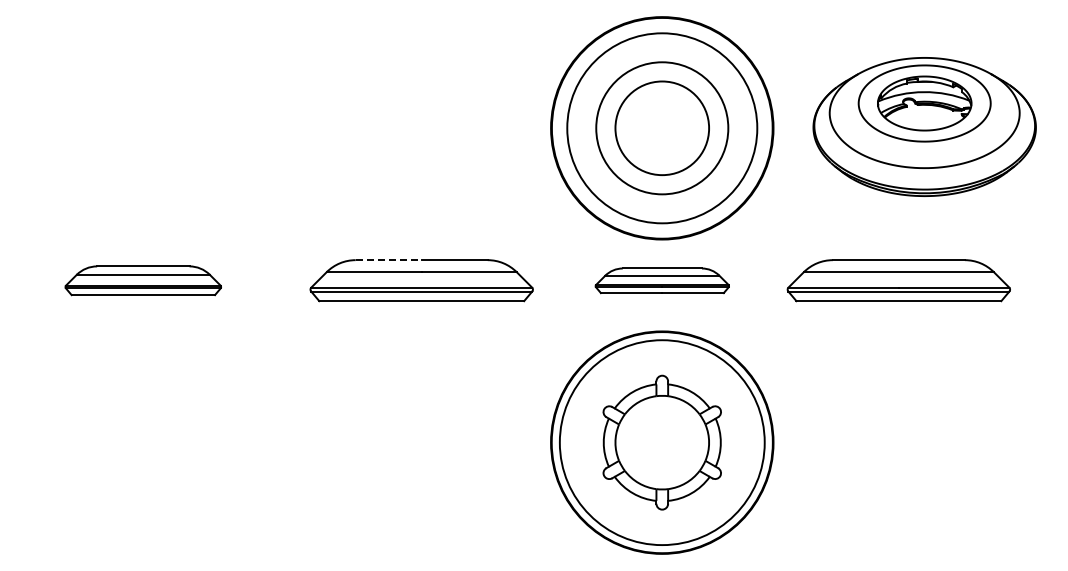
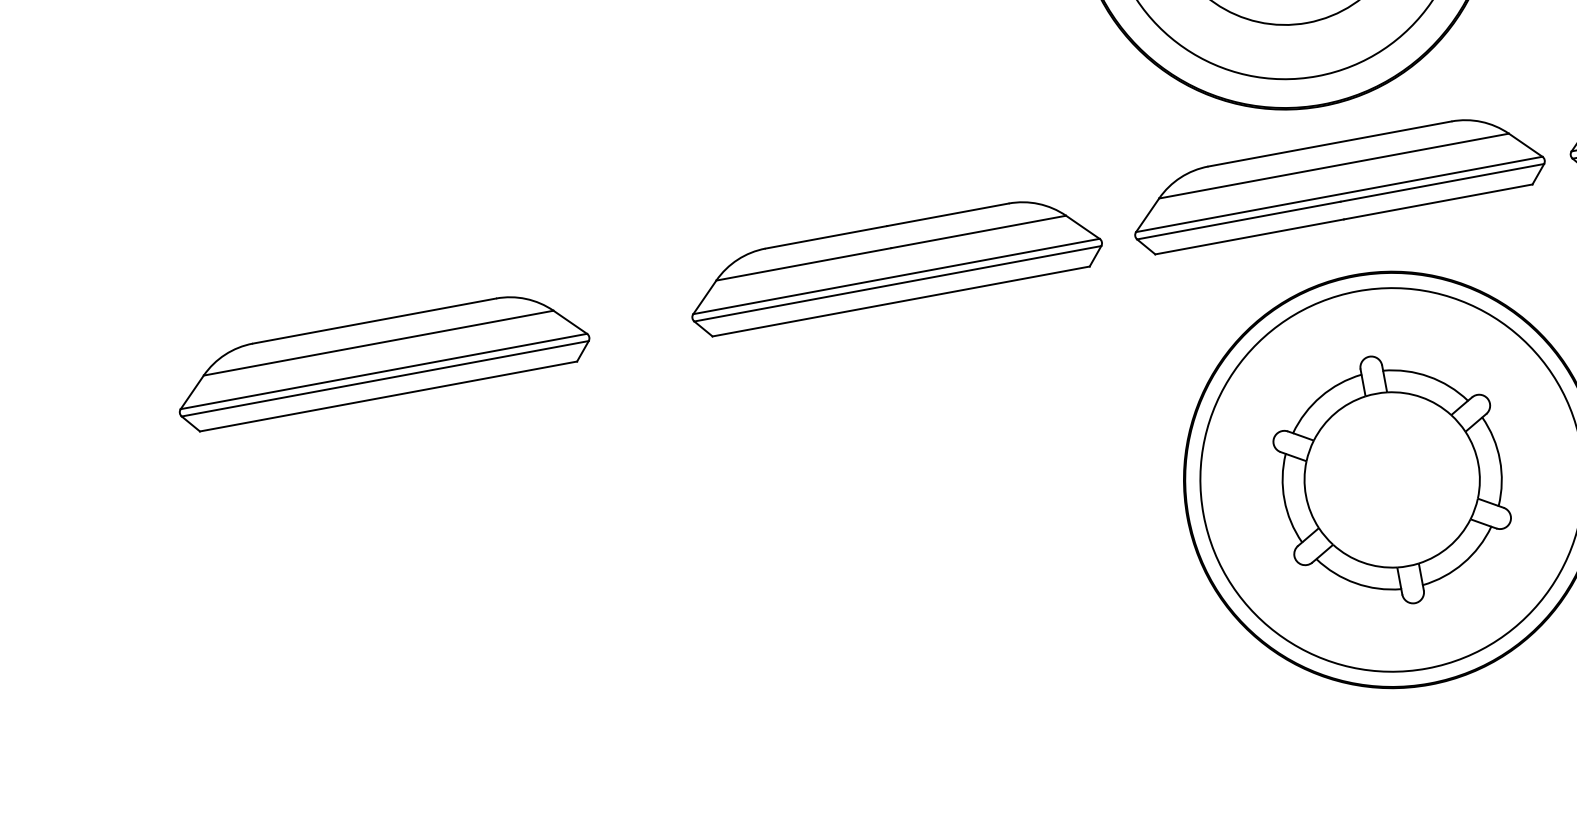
line: (389, 260) -> (827, 237), dashed -> solid
part: (143, 280) -> (381, 358), size x1.43
part: (662, 280) -> (1337, 181), size x1.67

